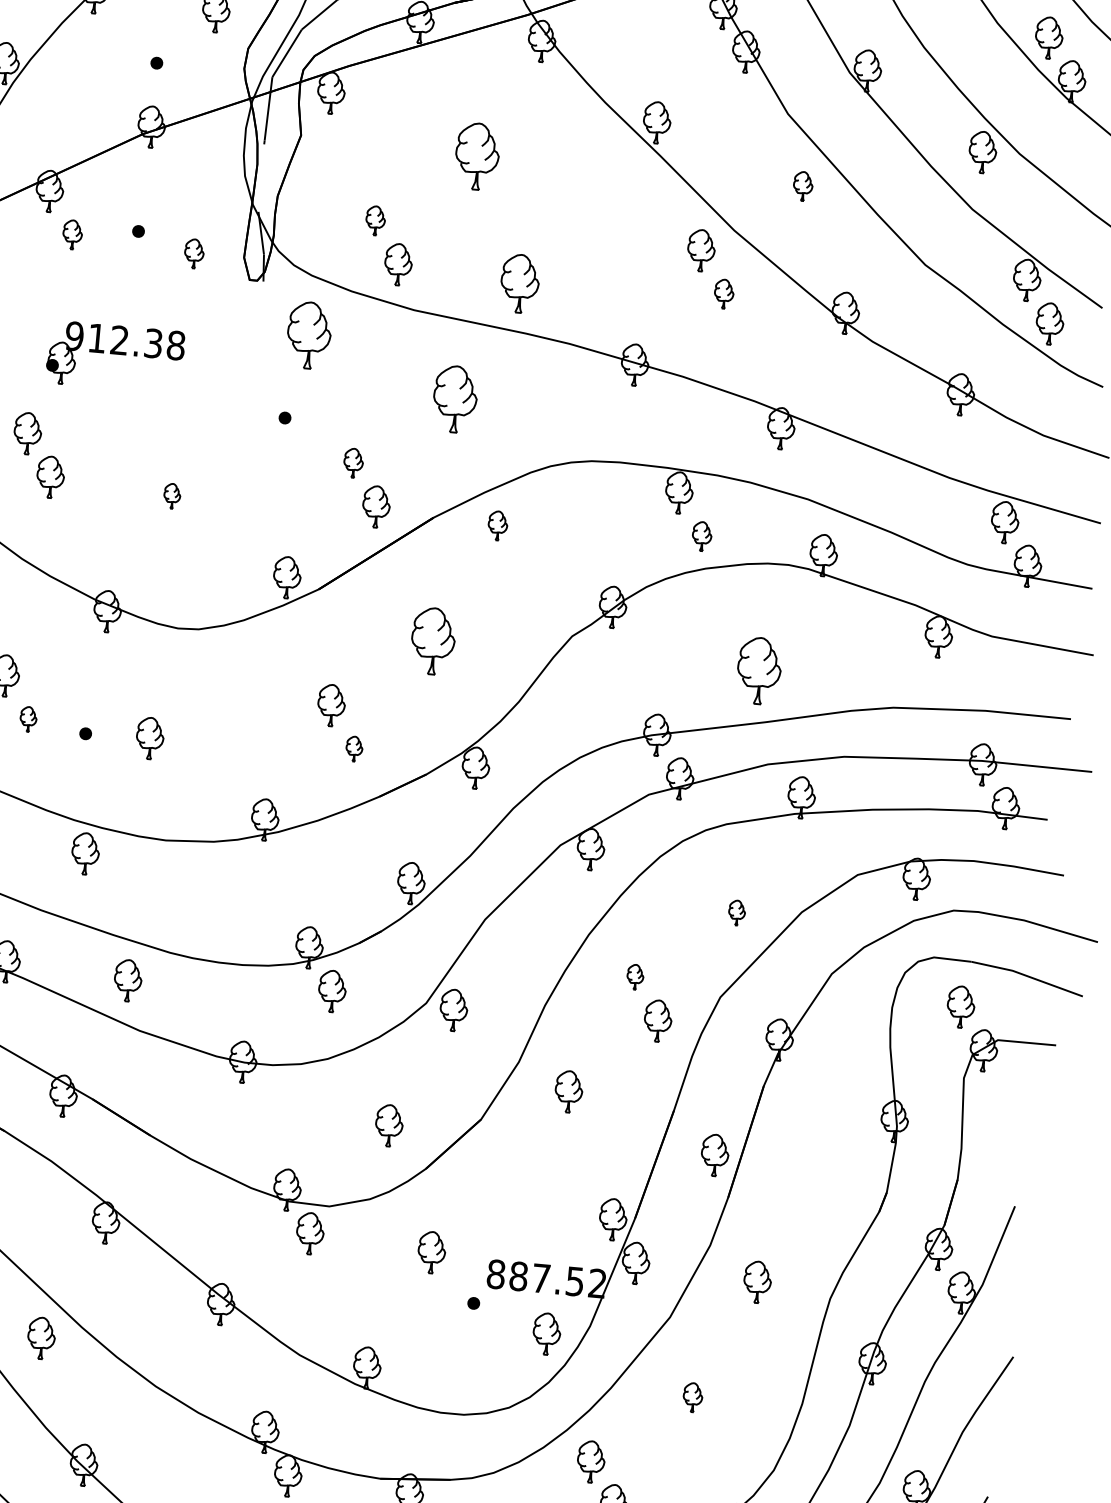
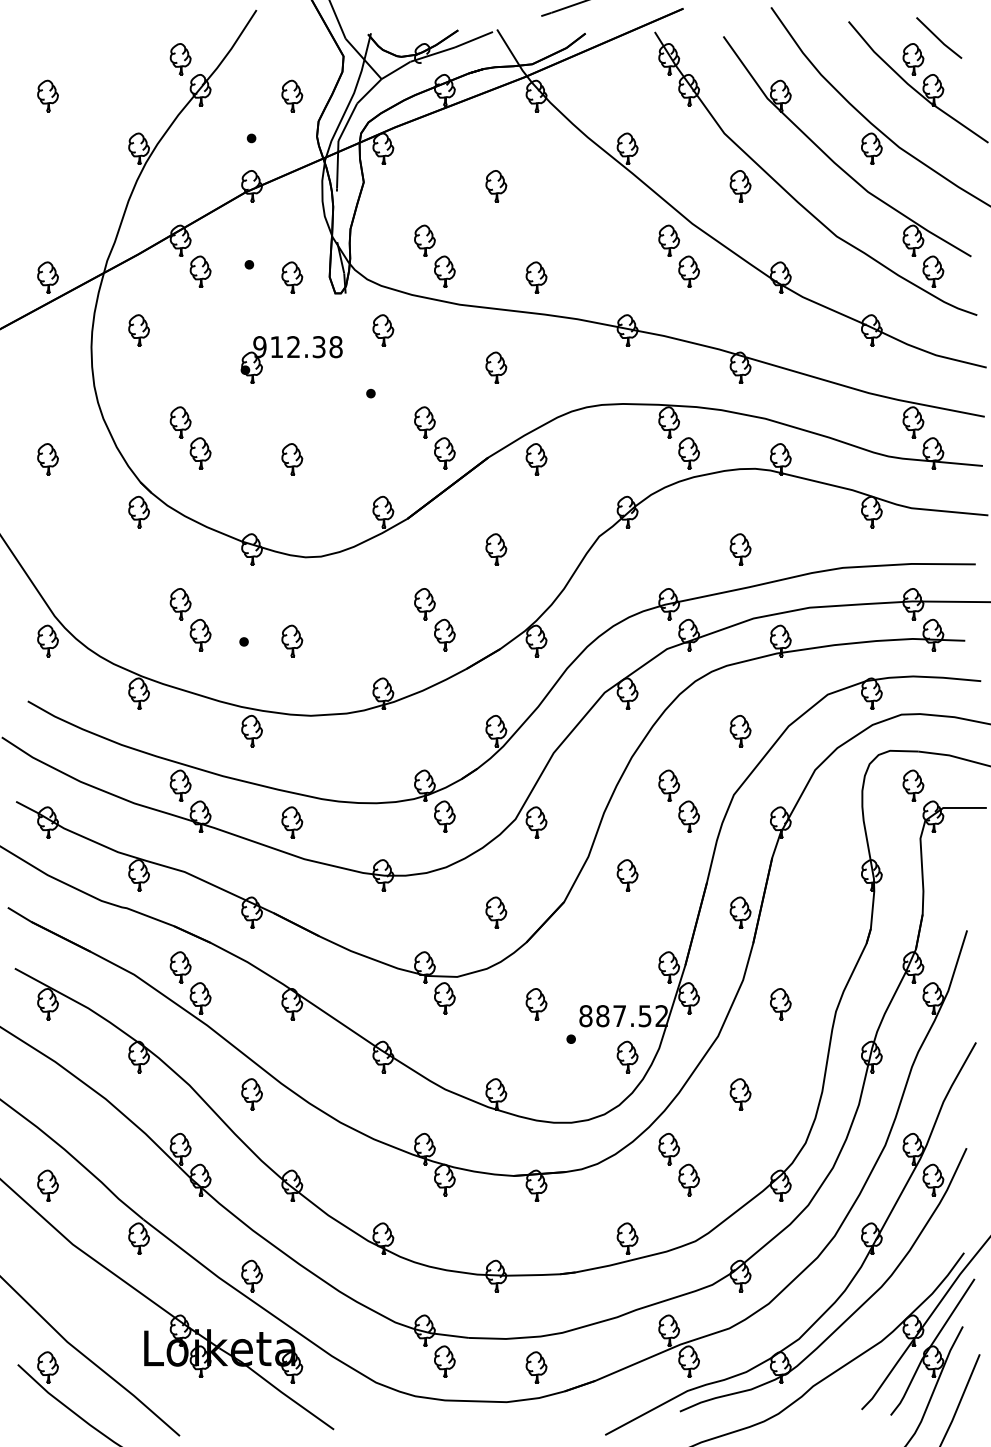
part: (477, 157) -> (496, 186), size x0.62
part: (803, 186) -> (740, 186), size x1.43
part: (375, 220) -> (424, 240), size x1.43
part: (72, 234) -> (200, 271), size x1.43
part: (194, 253) -> (292, 277), size x1.43
part: (519, 283) -> (536, 277), size x0.71
part: (723, 293) -> (688, 271), size x1.43
part: (309, 335) -> (383, 330), size x0.62
part: (115, 356) -> (291, 359), moved
part: (455, 398) -> (496, 367), size x0.62
part: (352, 463) -> (424, 422), size x1.43
part: (172, 496) -> (292, 459), size x1.67
part: (497, 525) -> (536, 459), size x1.43
part: (701, 536) -> (688, 453), size x1.43
part: (433, 641) -> (496, 549), size x0.62
part: (758, 670) -> (740, 549), size x0.62
part: (28, 718) -> (200, 634), size x1.67
part: (353, 748) -> (444, 634), size x1.67
part: (737, 912) -> (740, 730), size x1.67
part: (635, 976) -> (669, 785), size x1.67
part: (692, 1397) -> (740, 1094), size x1.43

